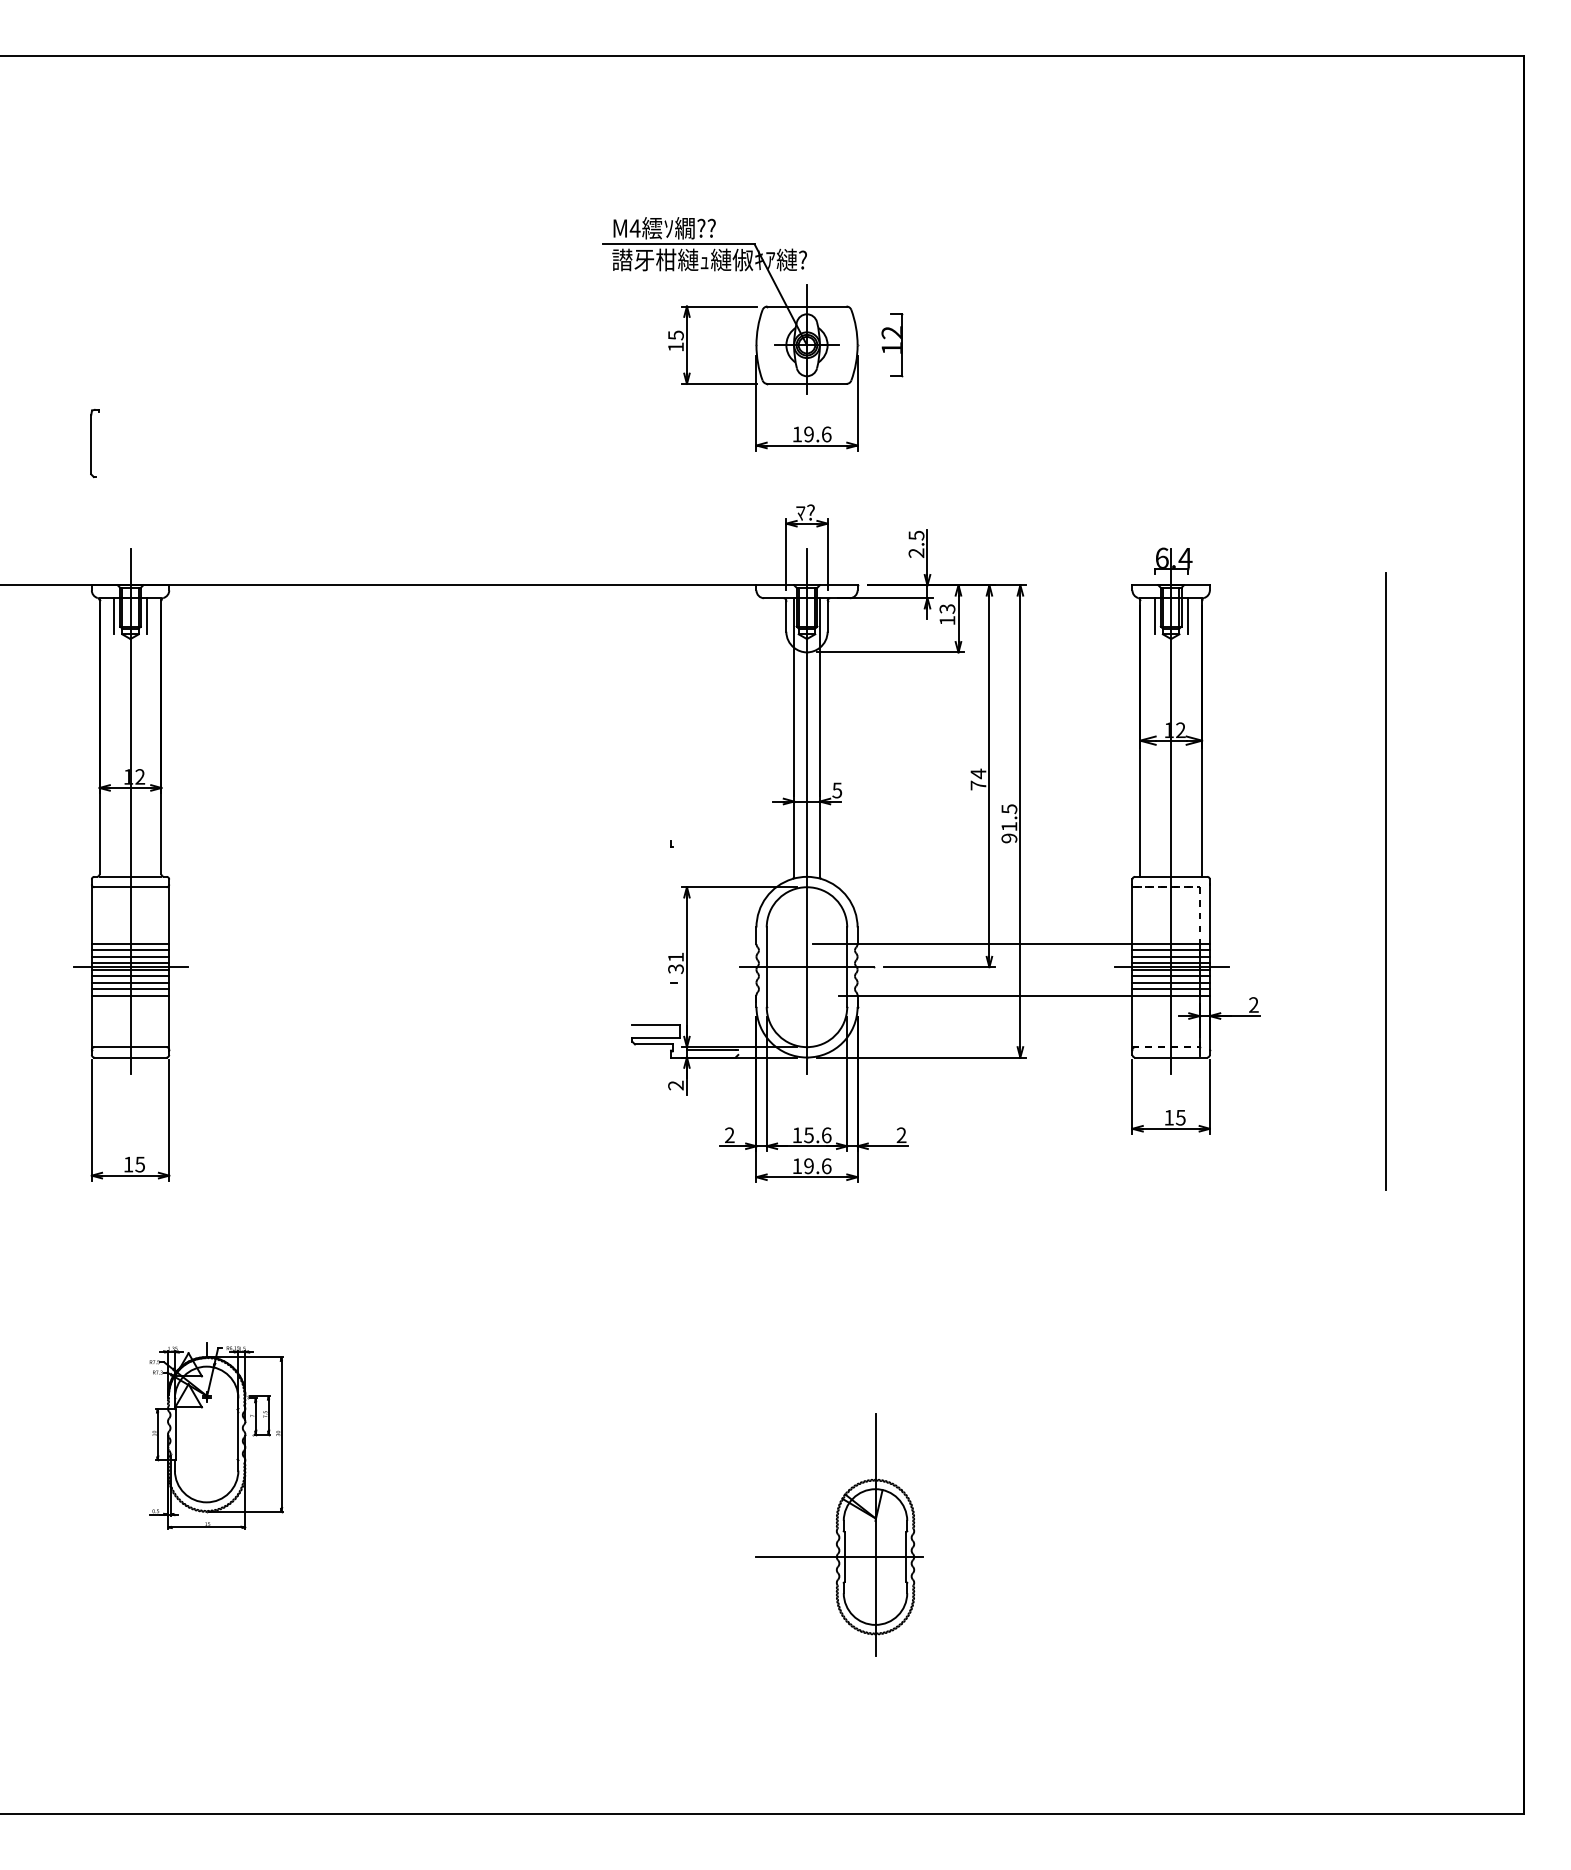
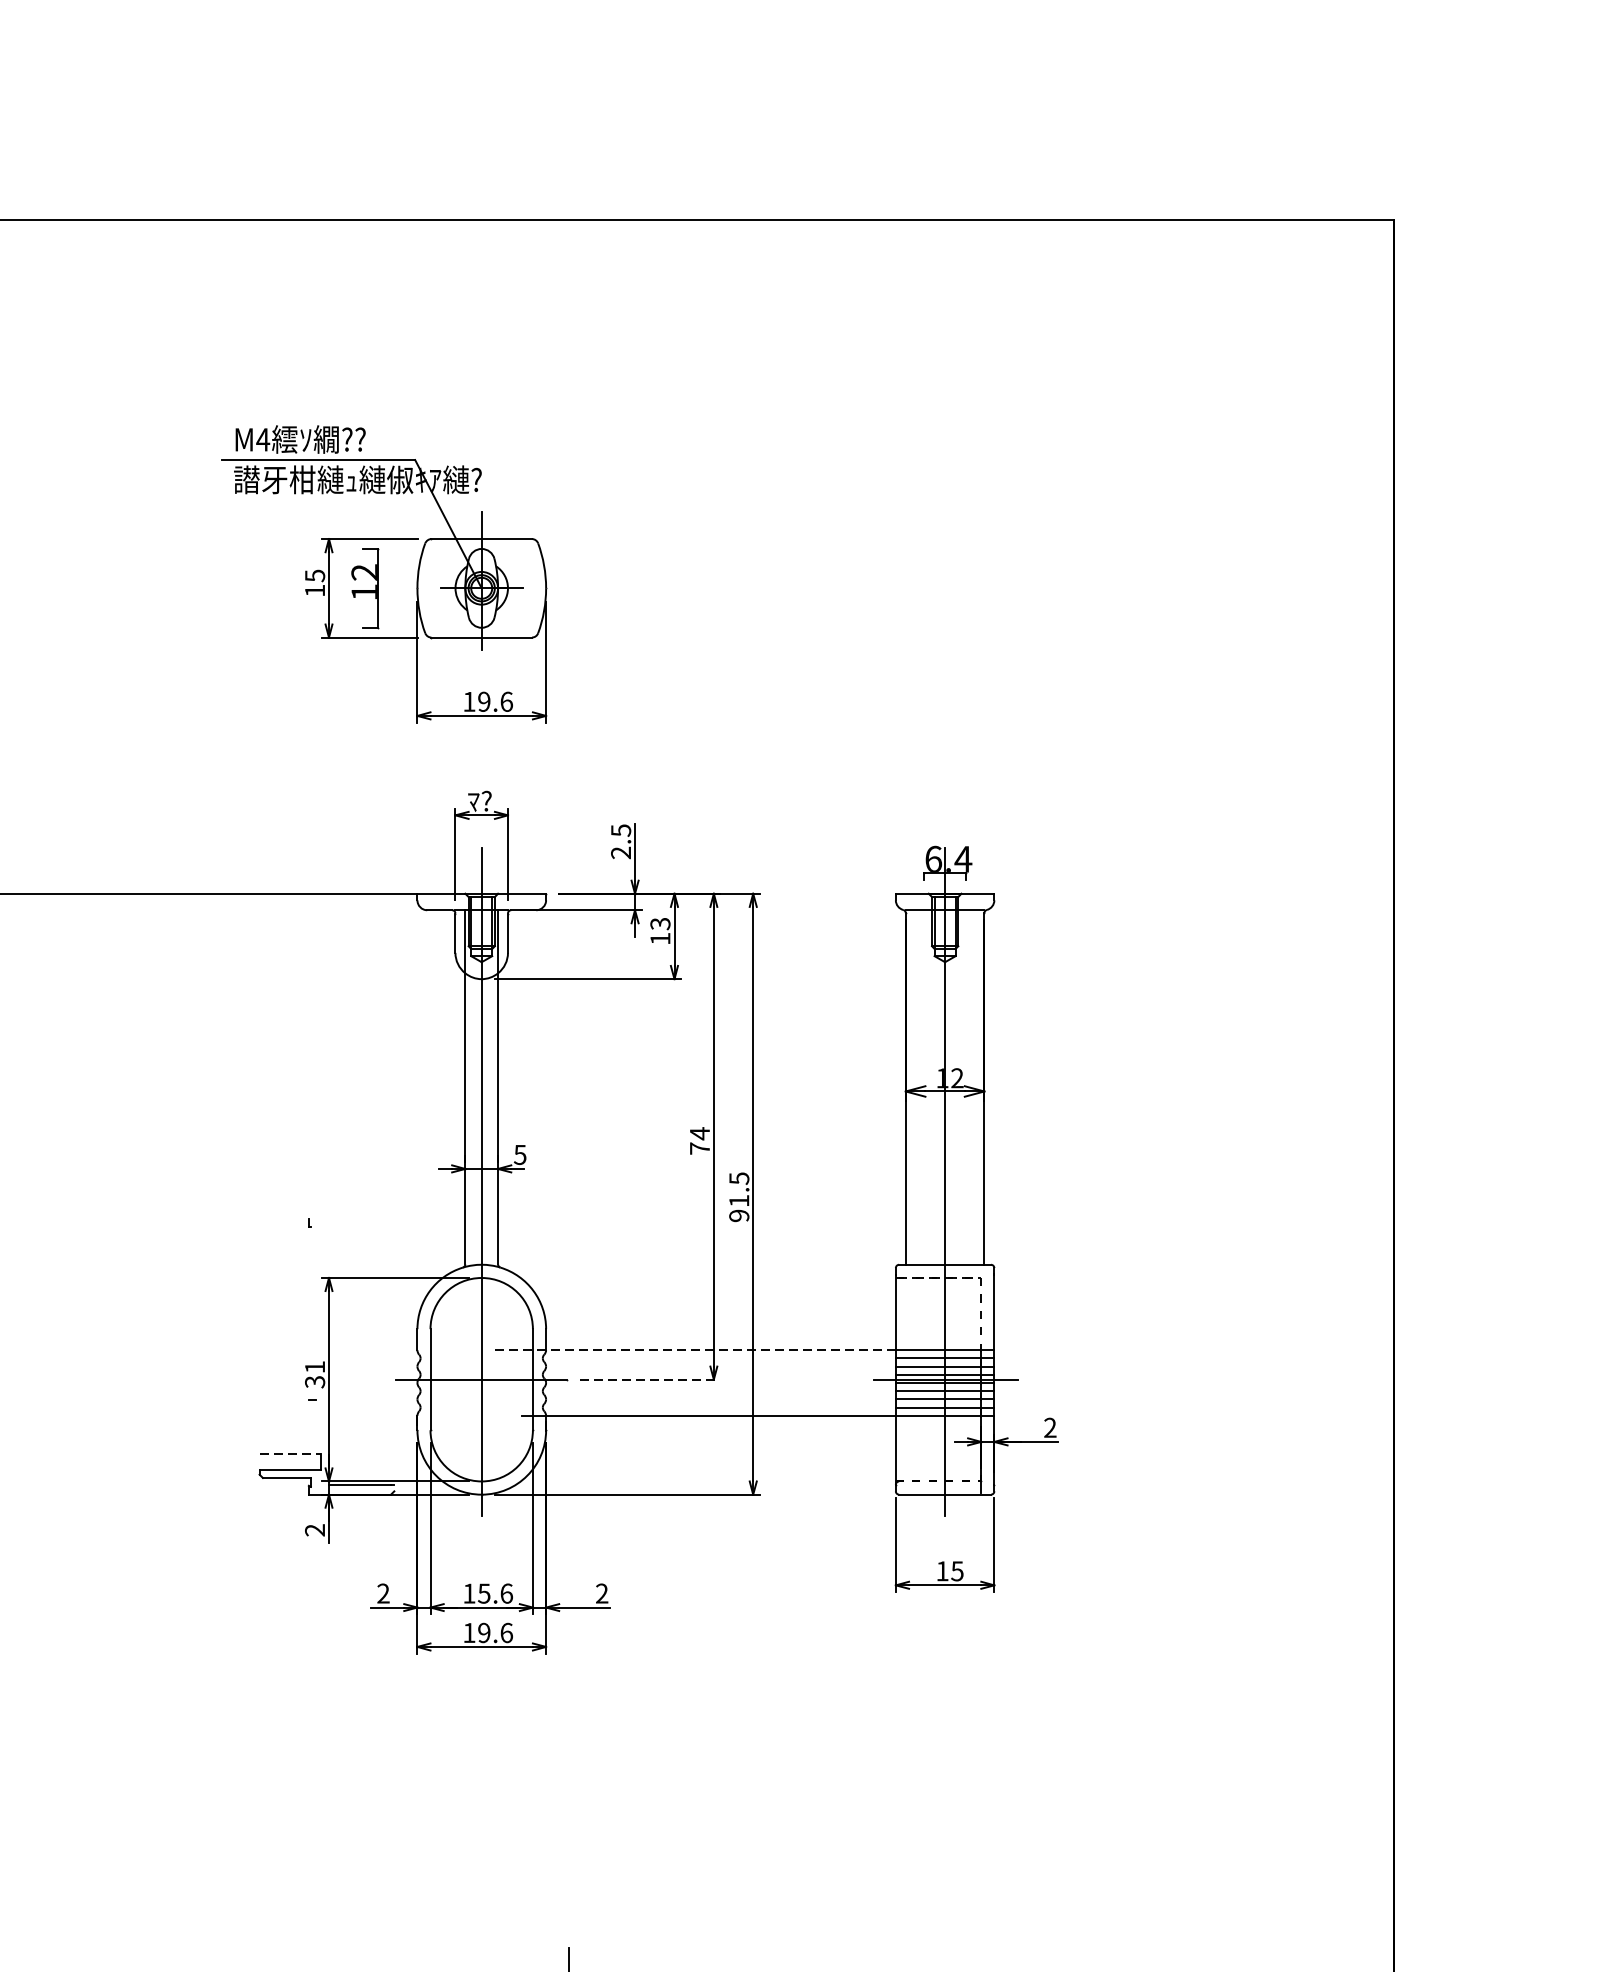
part: (892, 345) -> (365, 588), moved
line: (1154, 616) -> (923, 933), removed
line: (1187, 616) -> (965, 933), removed
line: (1385, 881) -> (1217, 1270), removed
line: (972, 944) -> (692, 1350), solid -> dashed
line: (939, 967) -> (650, 1380), solid -> dashed
line: (656, 1025) -> (290, 1453), solid -> dashed

